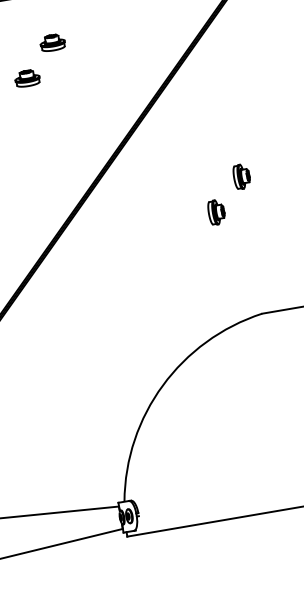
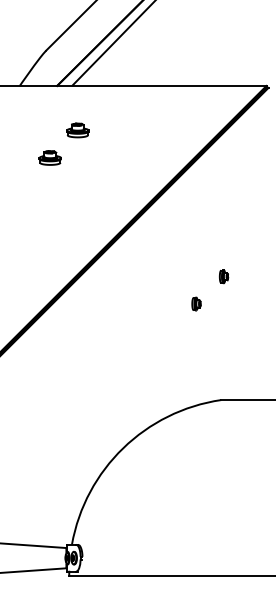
part: (241, 176) -> (223, 276), size x0.6
part: (216, 211) -> (196, 303), size x0.6

